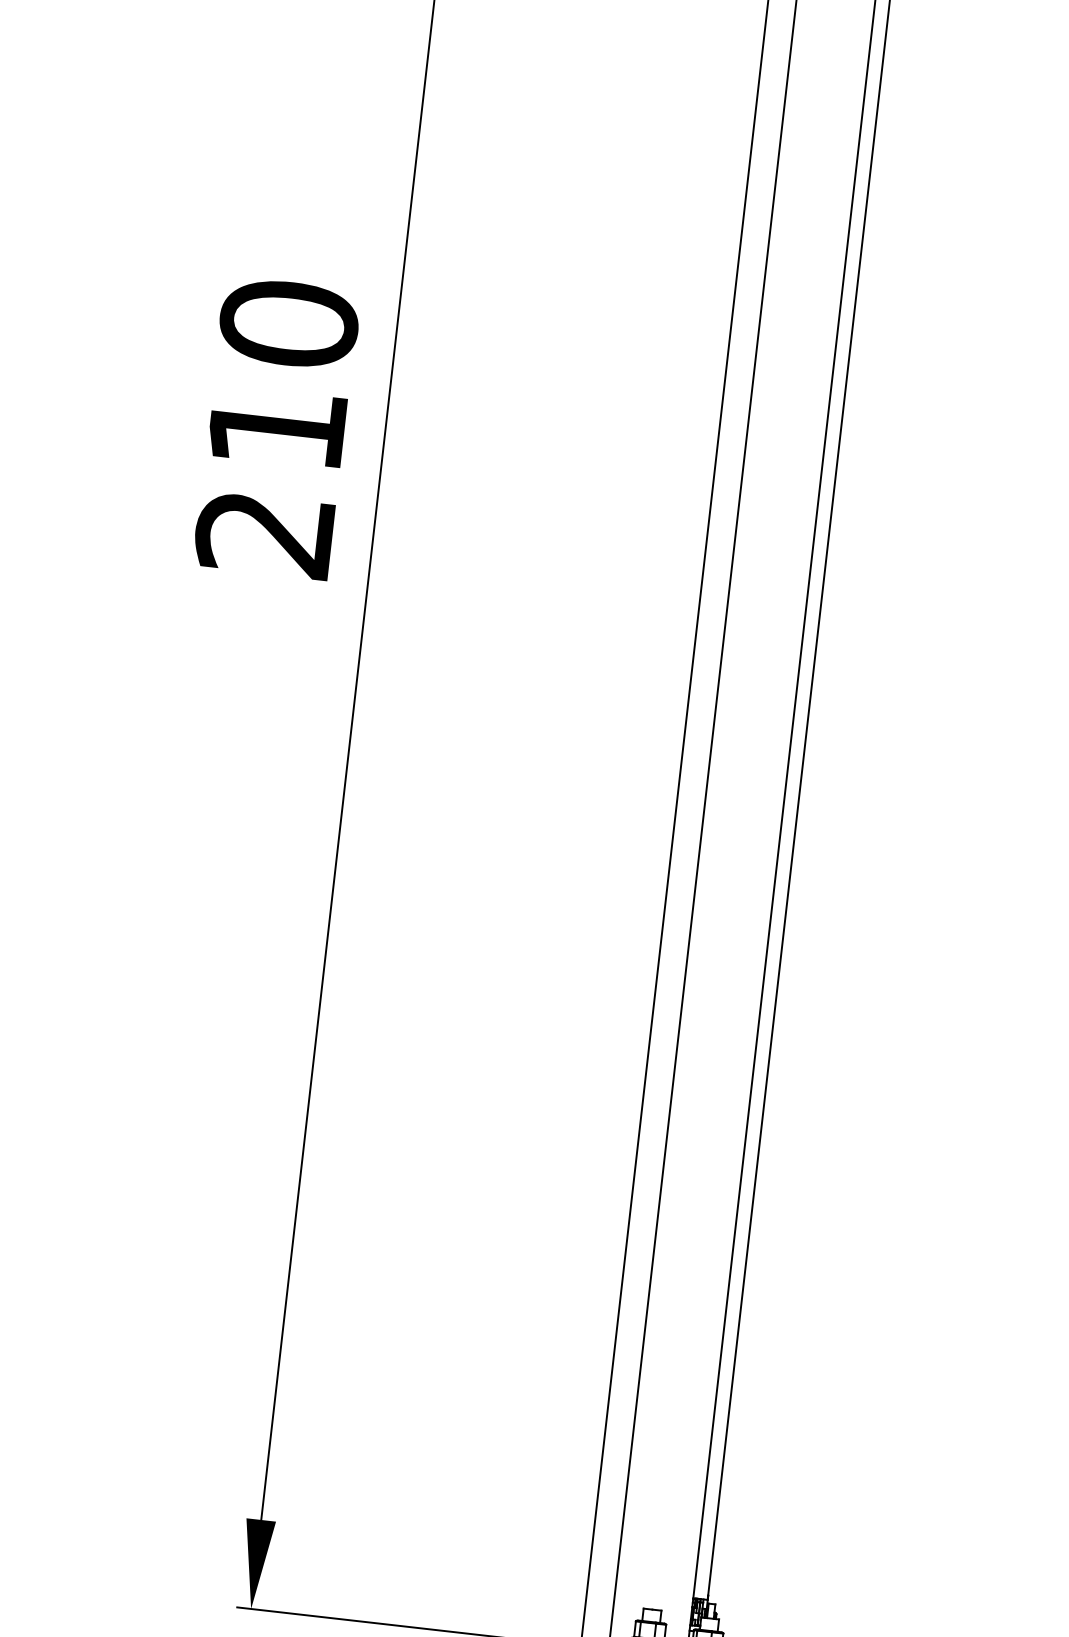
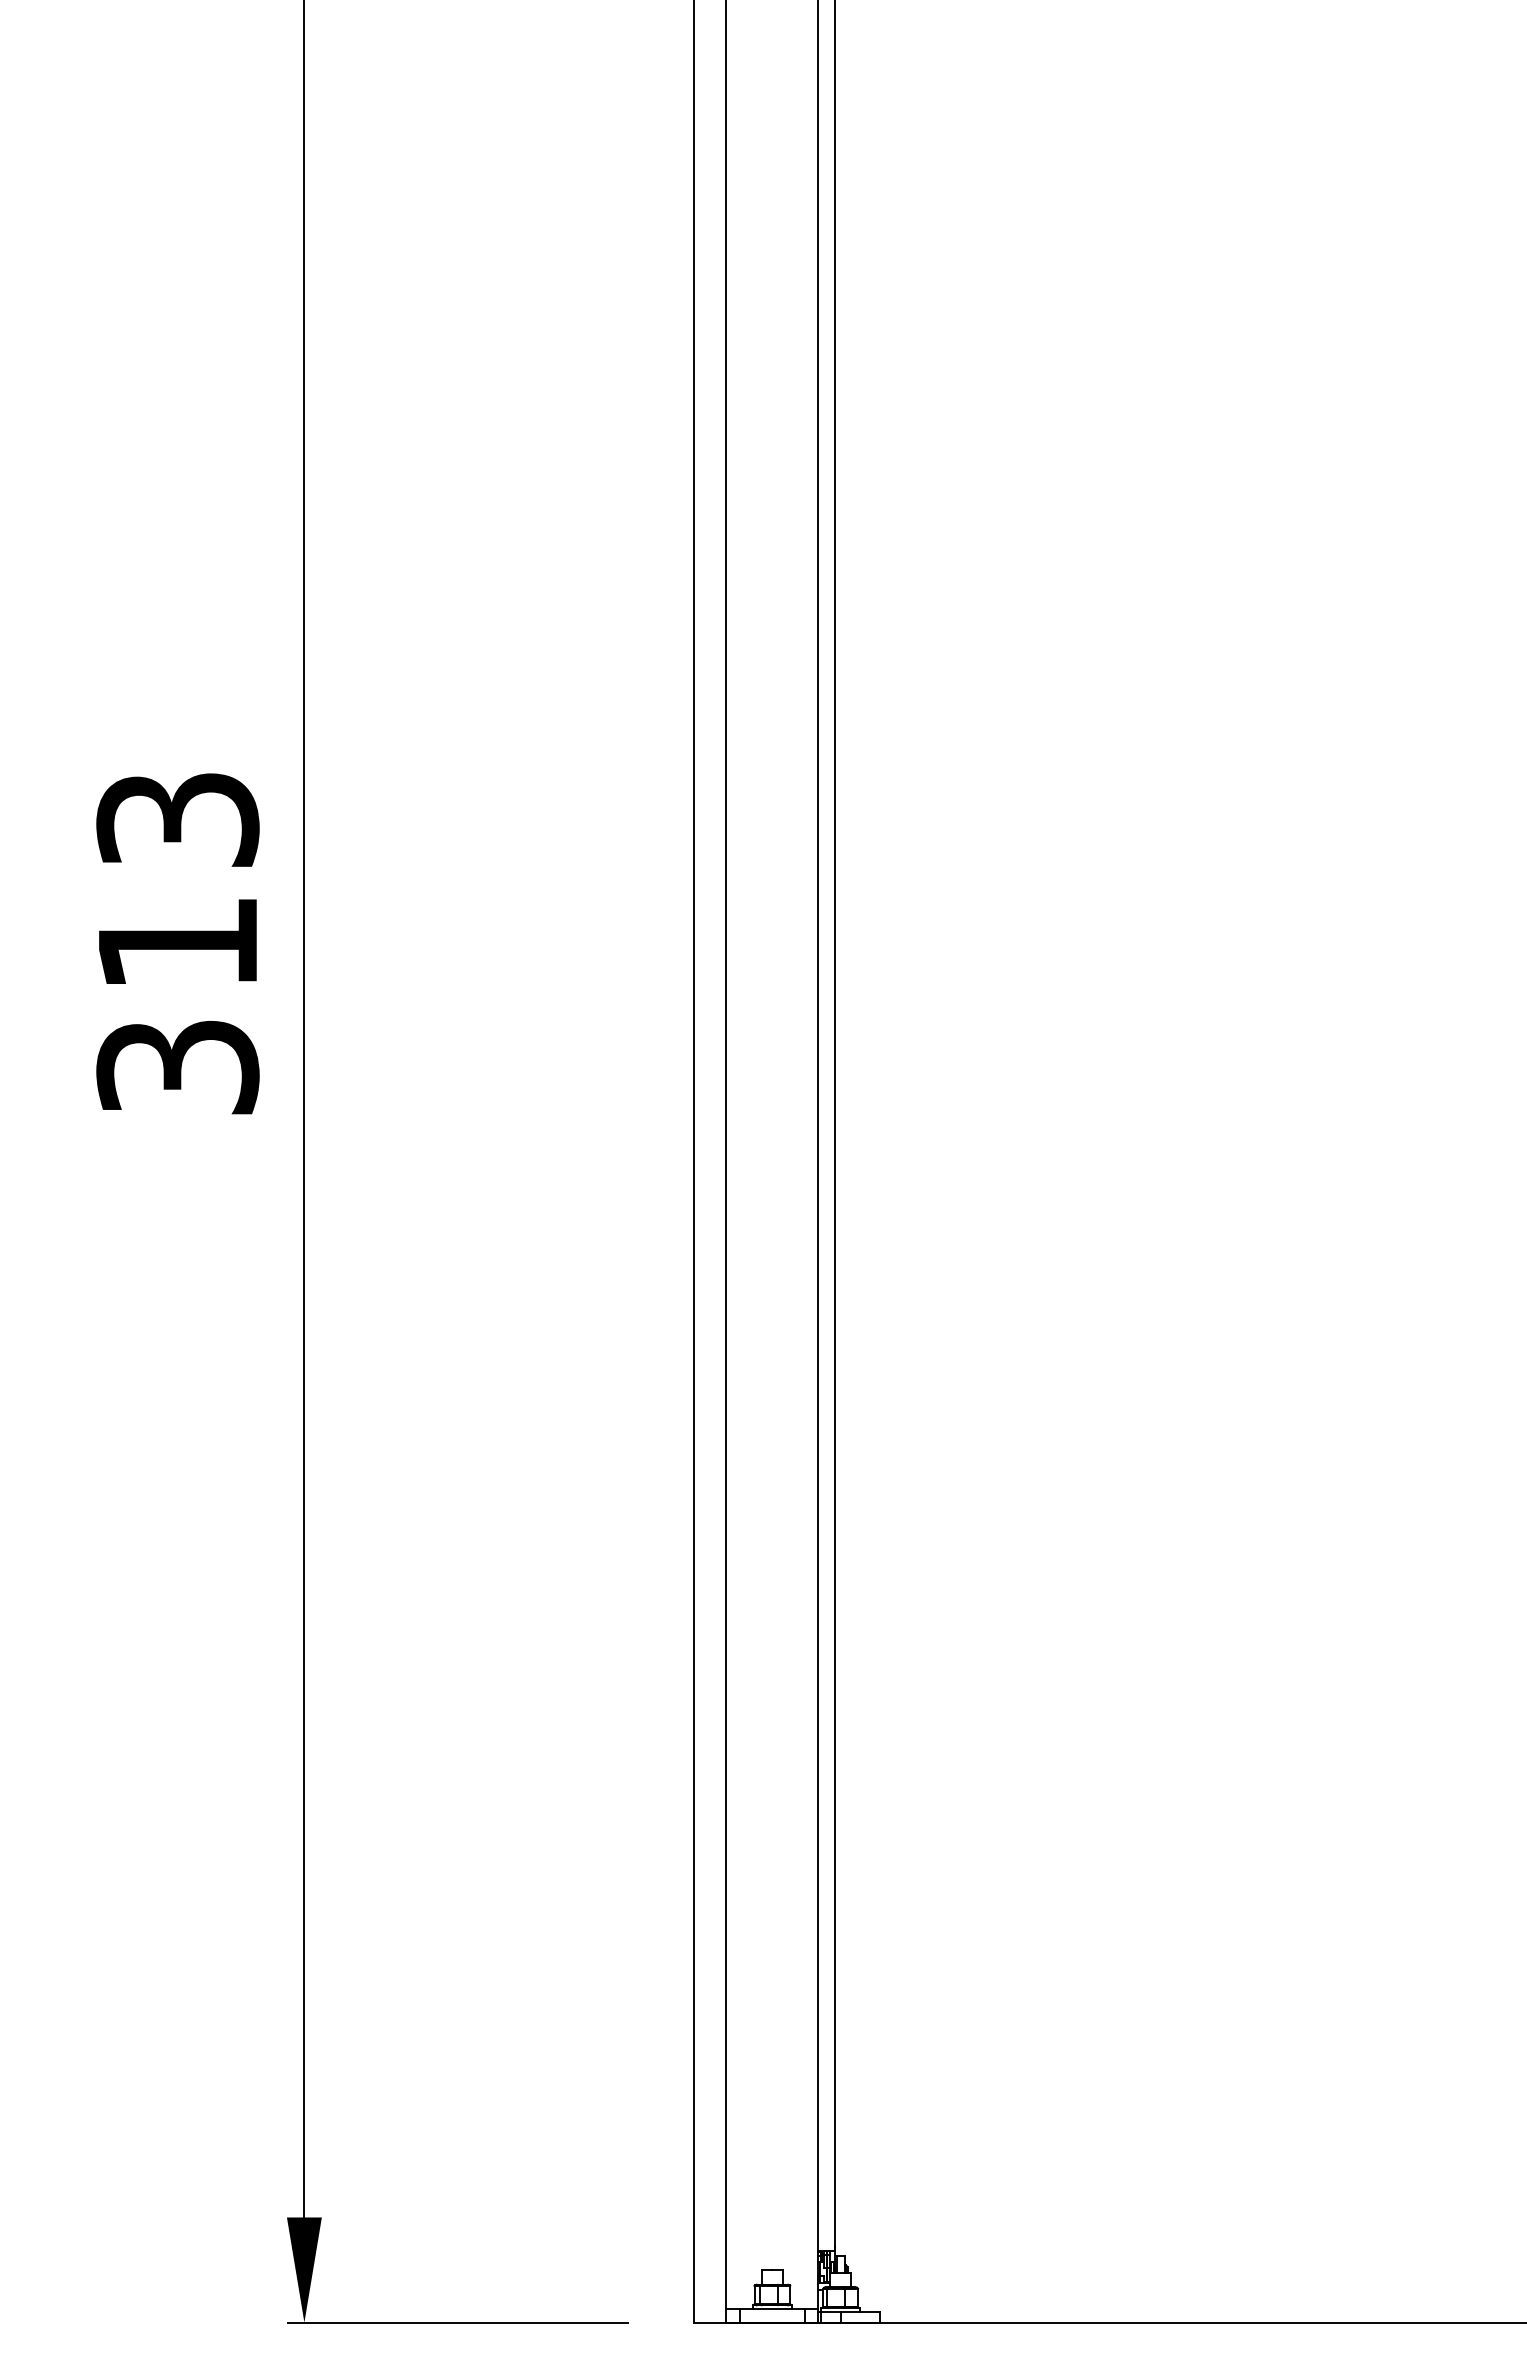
text: (276, 427) -> (177, 942), 210 -> 313

